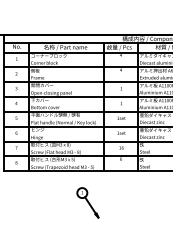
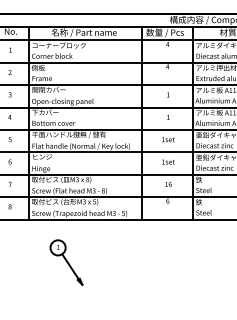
part: (87, 202) -> (65, 262), moved

